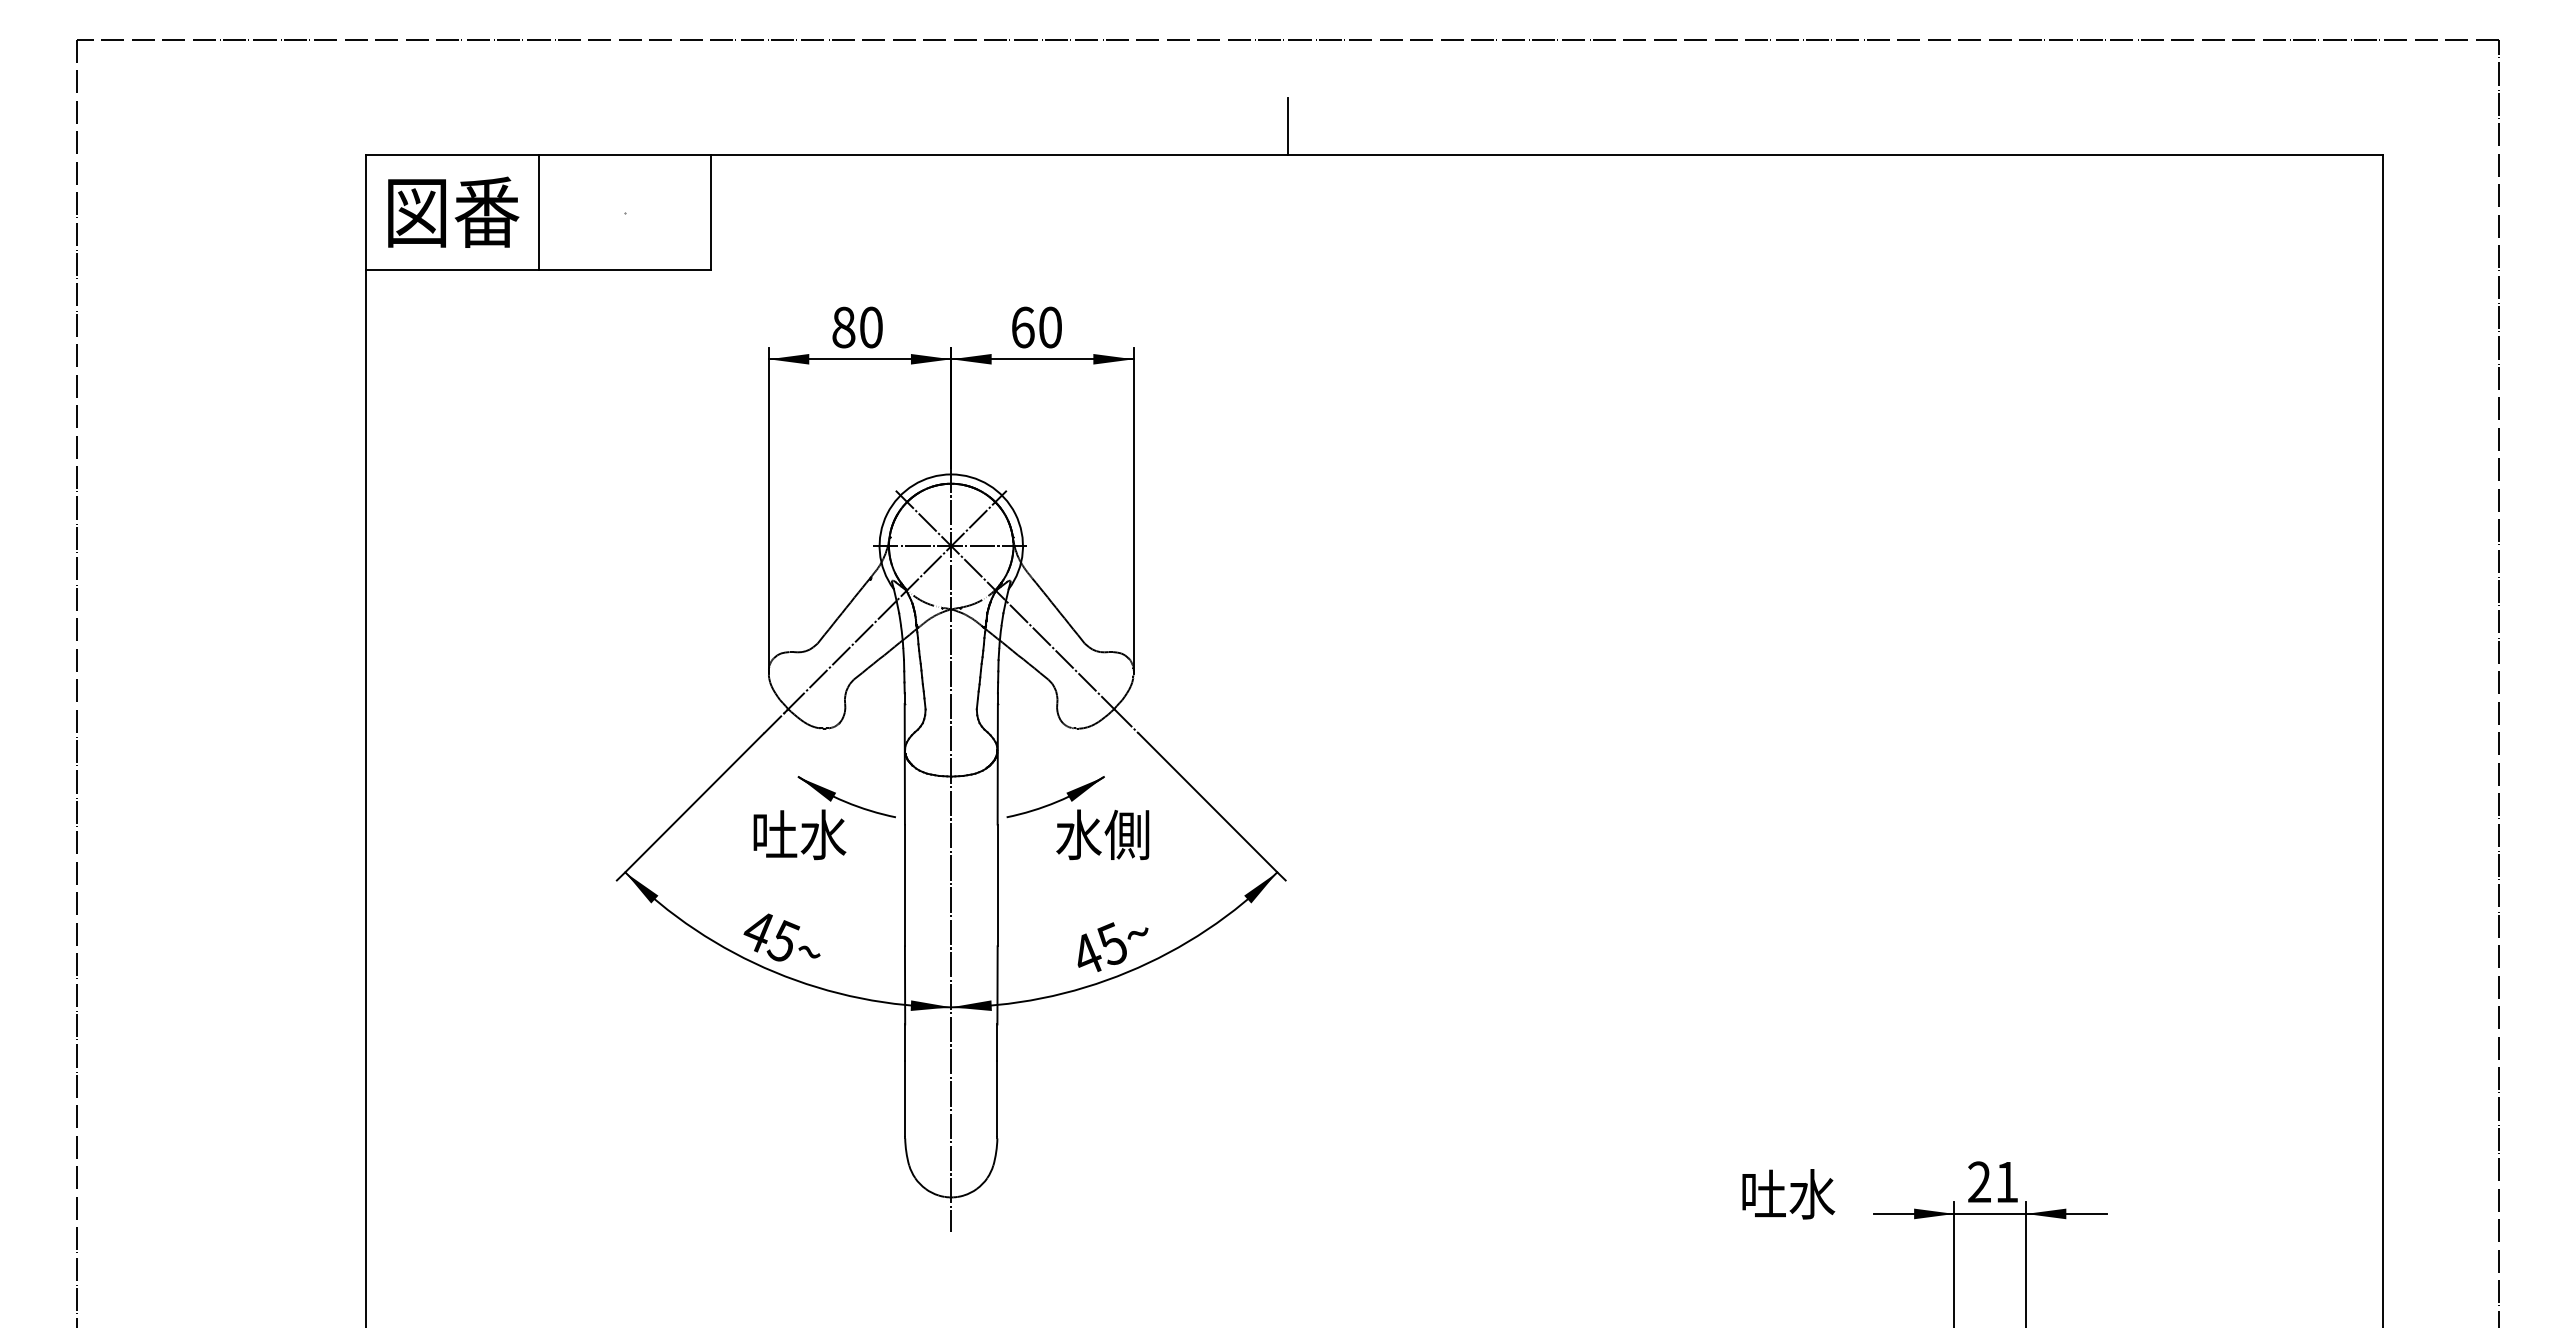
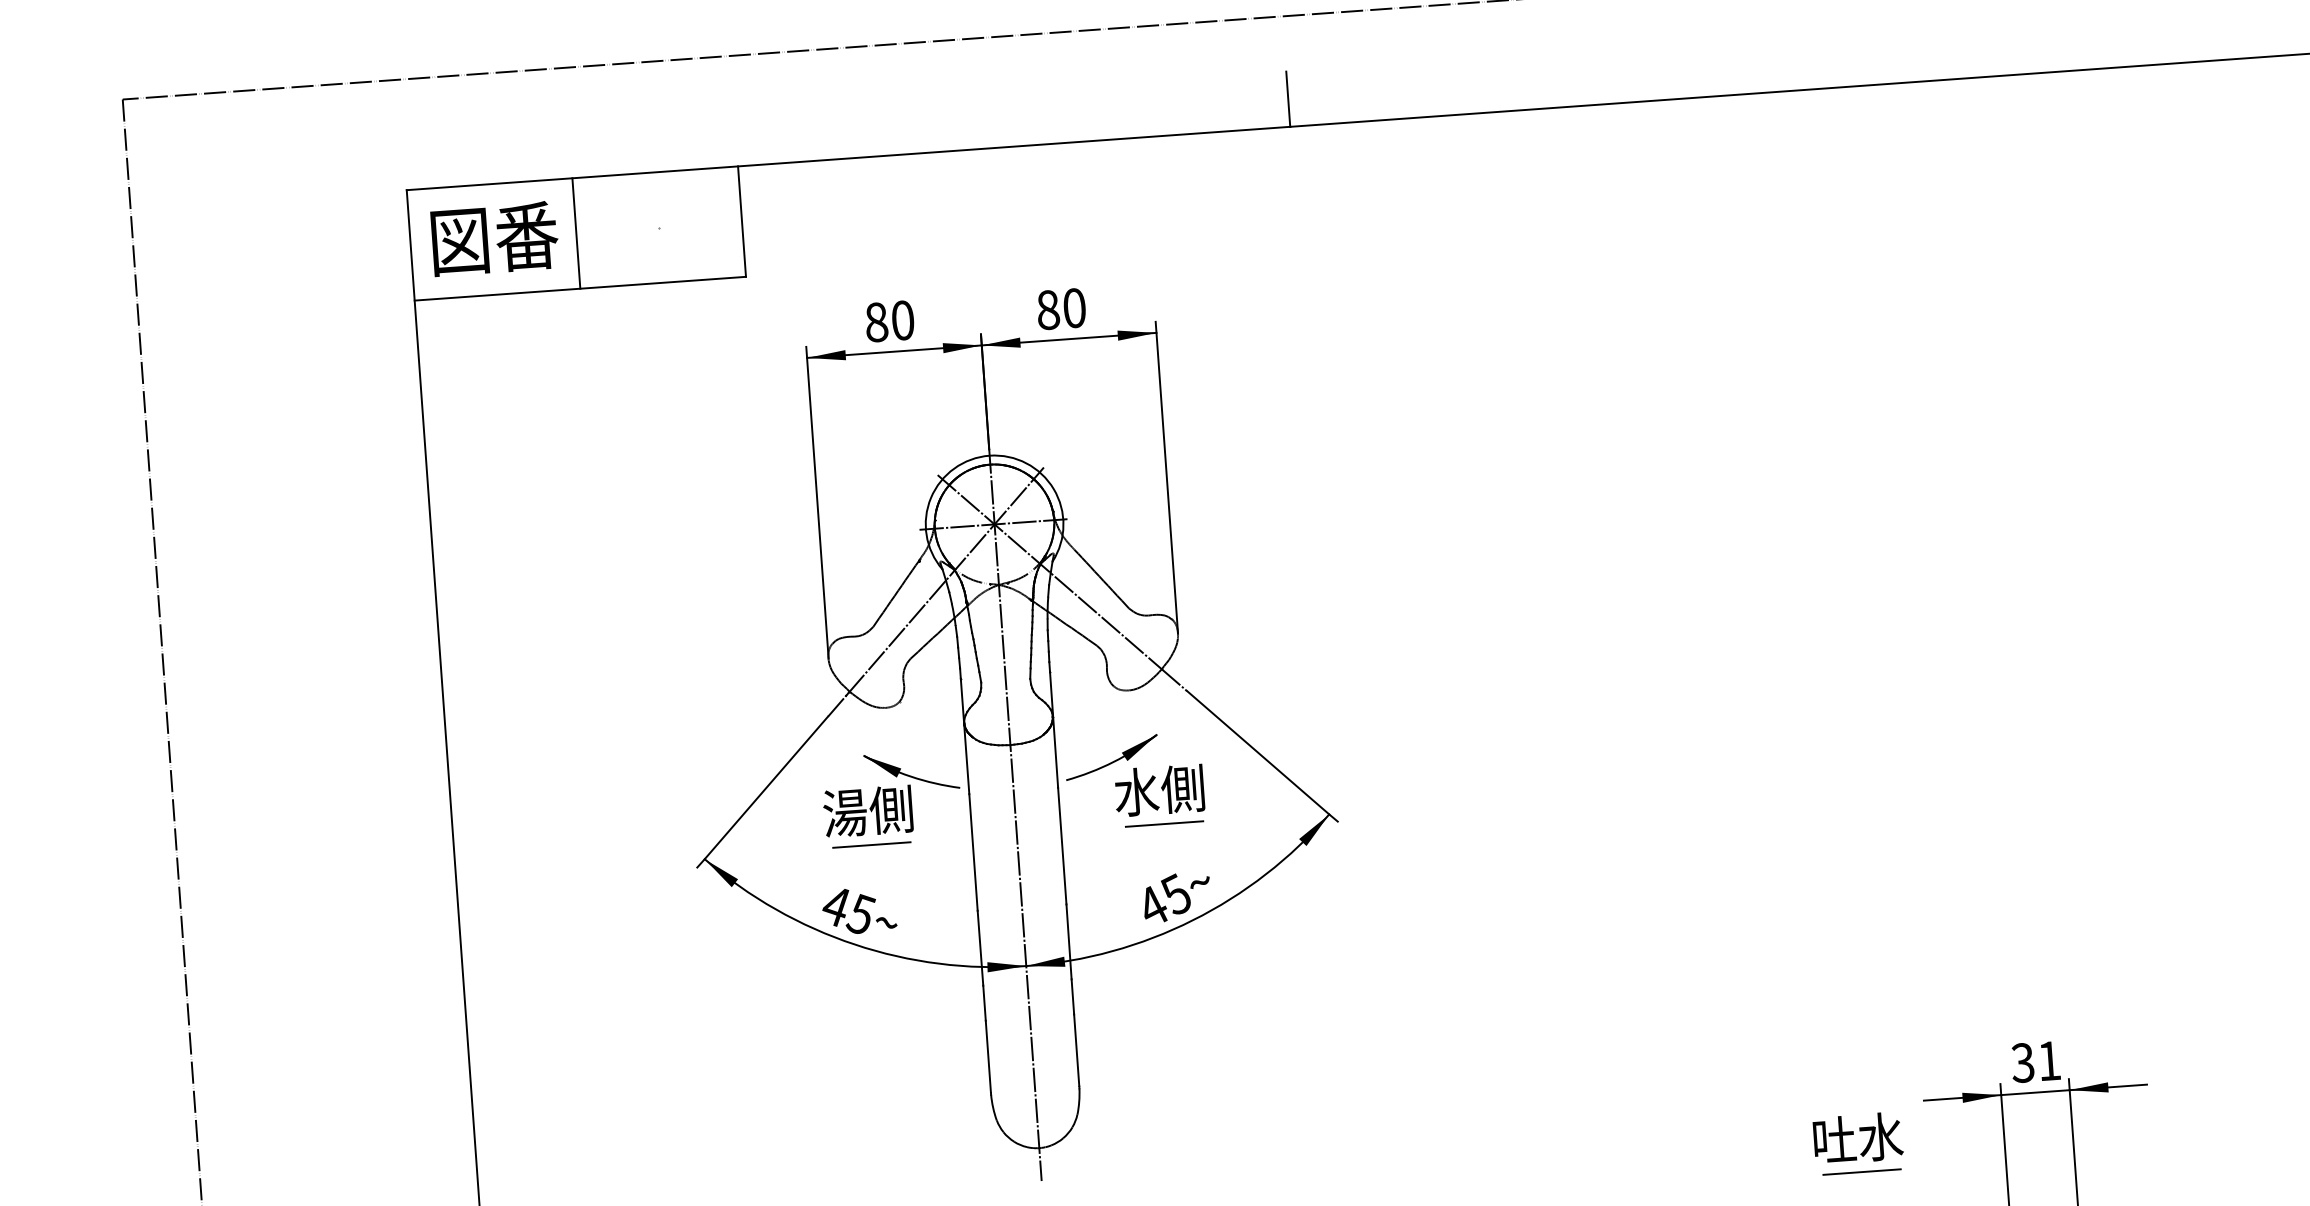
text: (1022, 327) -> (1047, 310), 60 -> 80
text: (799, 834) -> (869, 810), 吐水 -> 湯側
line: (799, 870) -> (871, 845), added
line: (1105, 870) -> (1164, 824), added
text: (1978, 1182) -> (2022, 1063), 21 -> 31
text: (1788, 1194) -> (1858, 1138), moved
line: (1803, 1283) -> (1861, 1172), added

